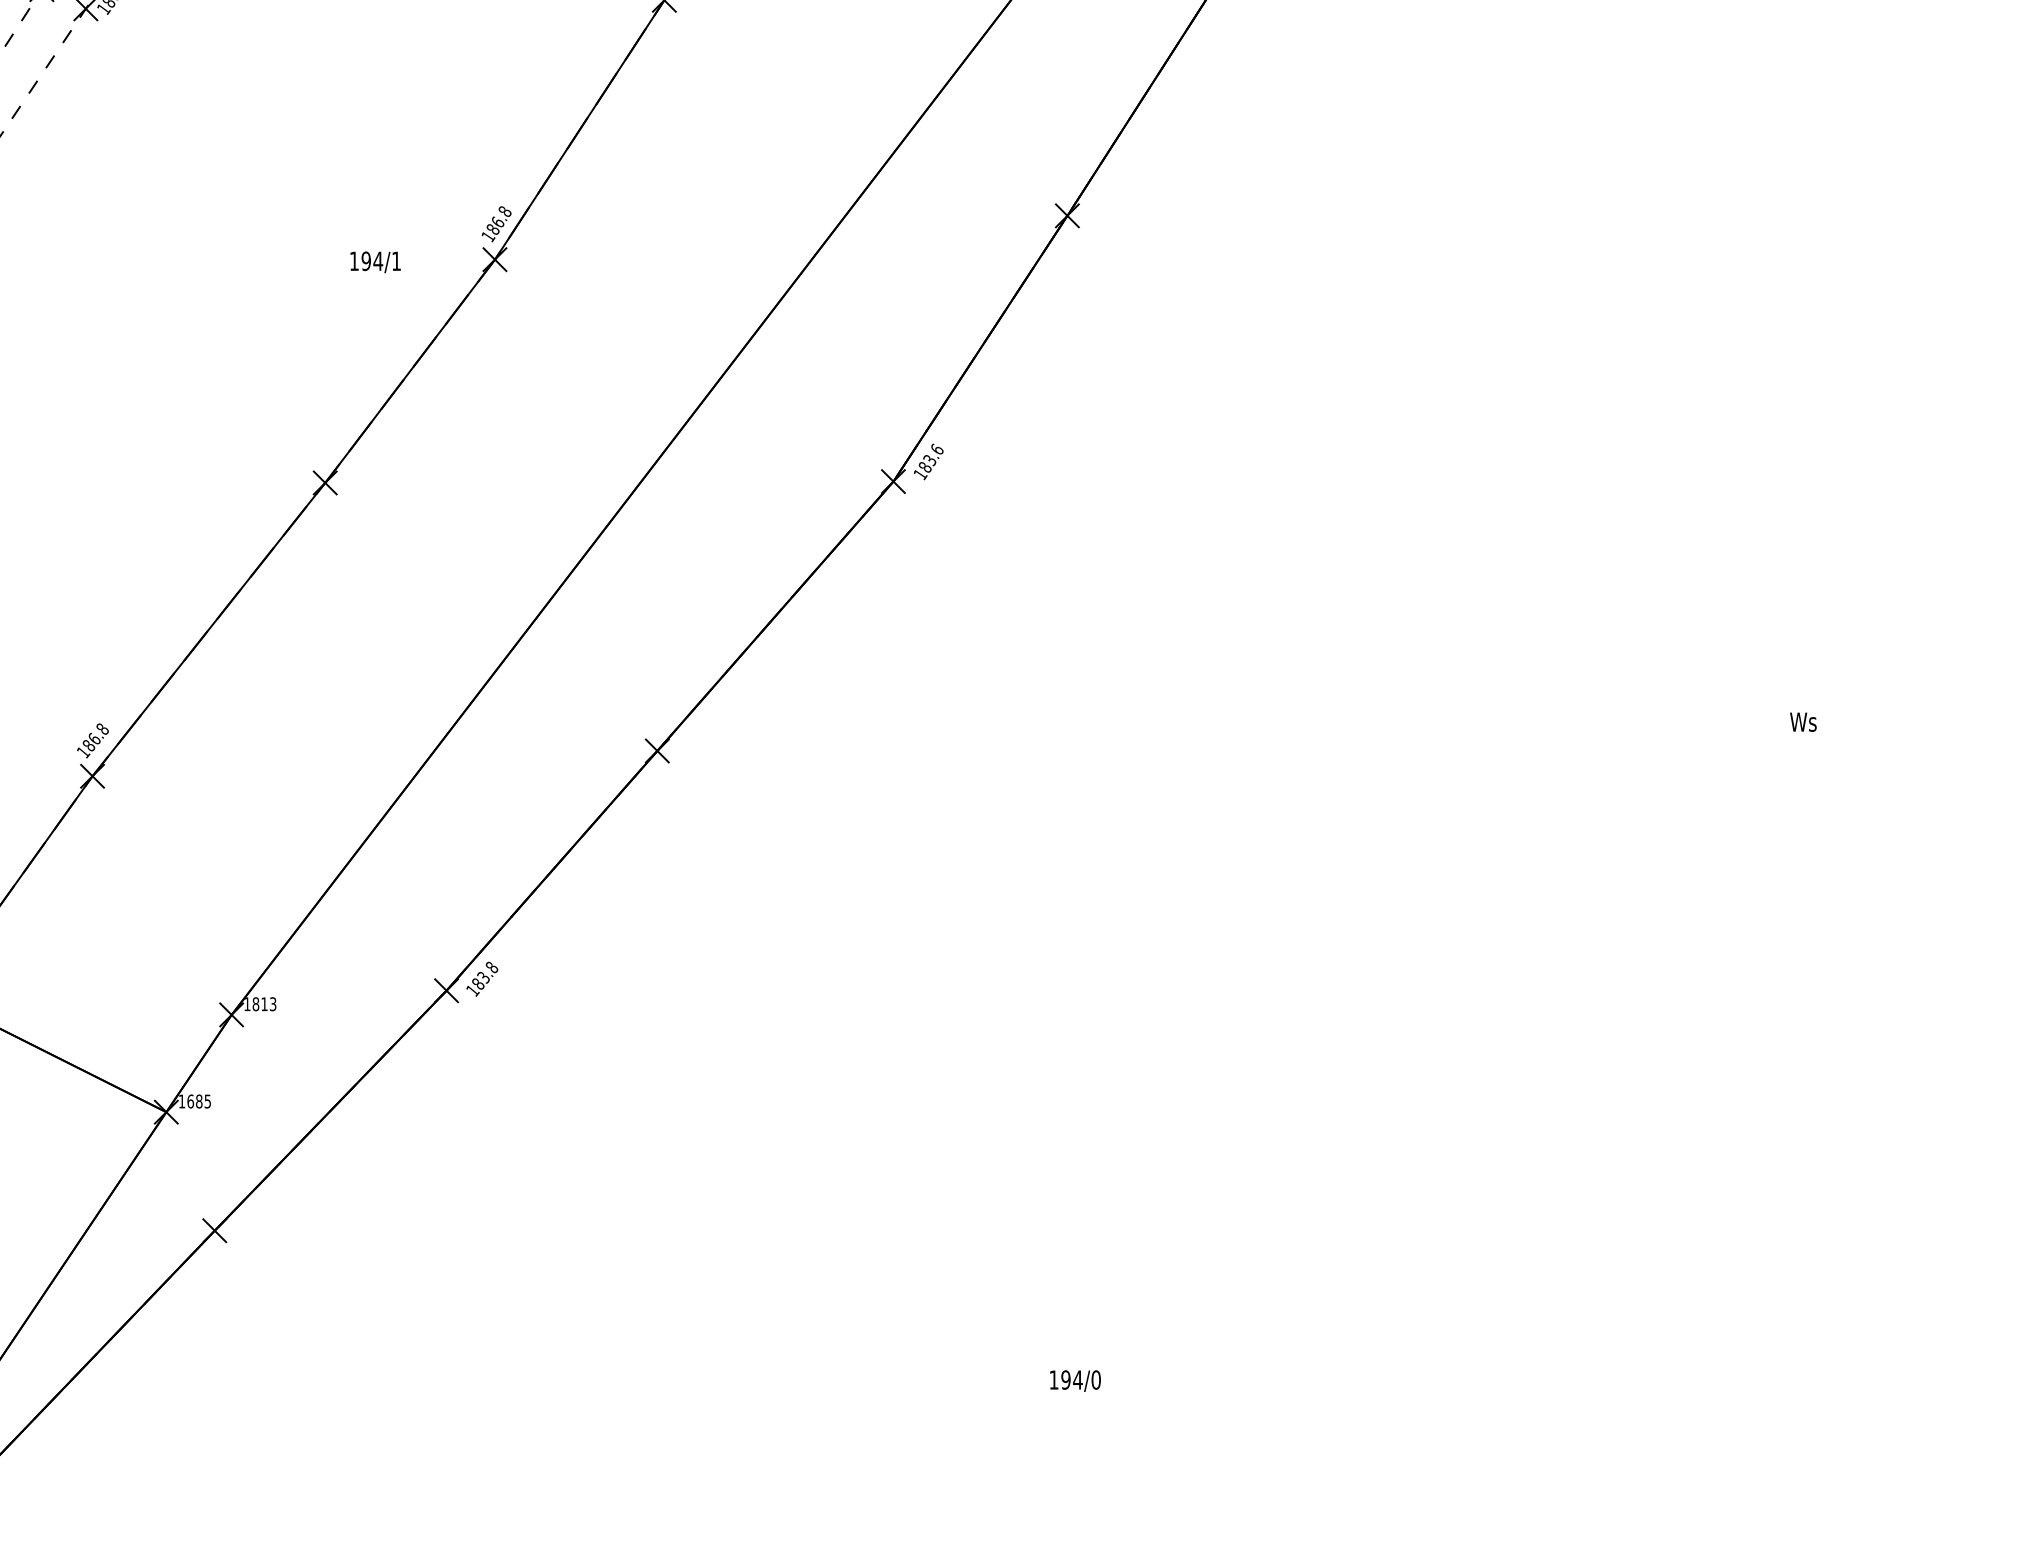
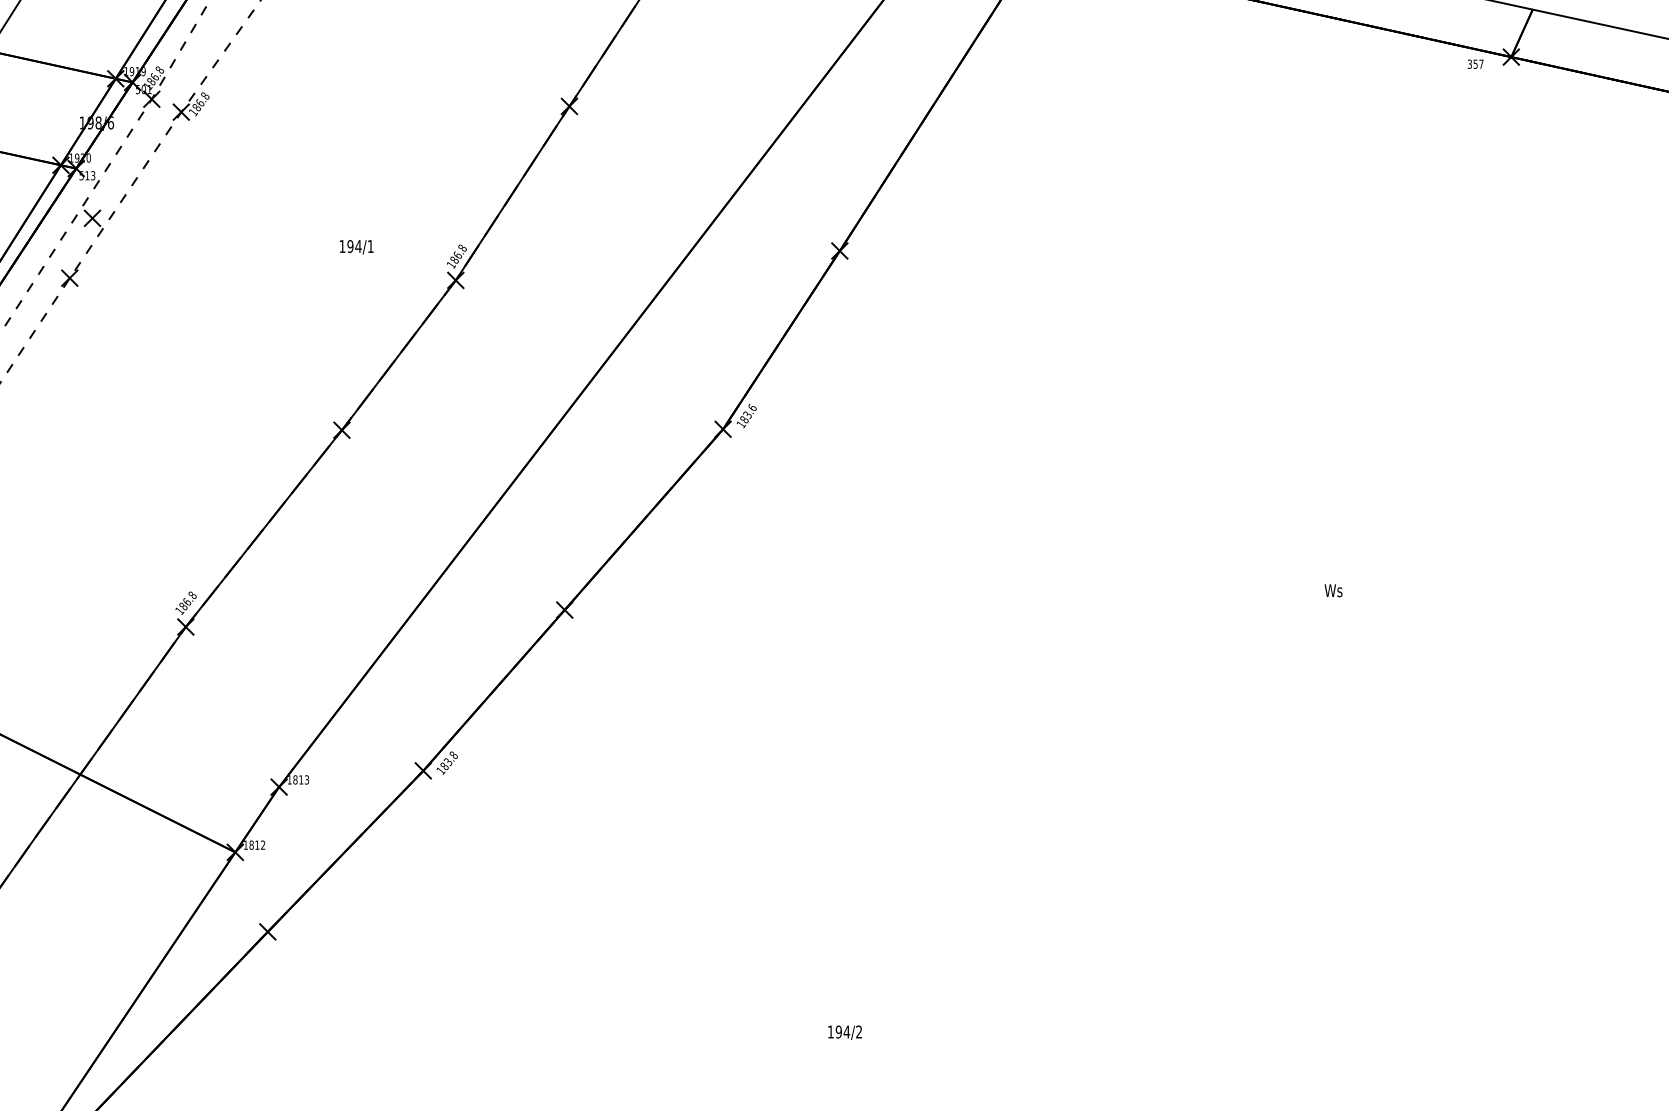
text: (375, 262) -> (356, 247), moved
text: (199, 1100) -> (257, 844), 1685 -> 1812
text: (1096, 1379) -> (859, 1031), 194/0 -> 194/2

